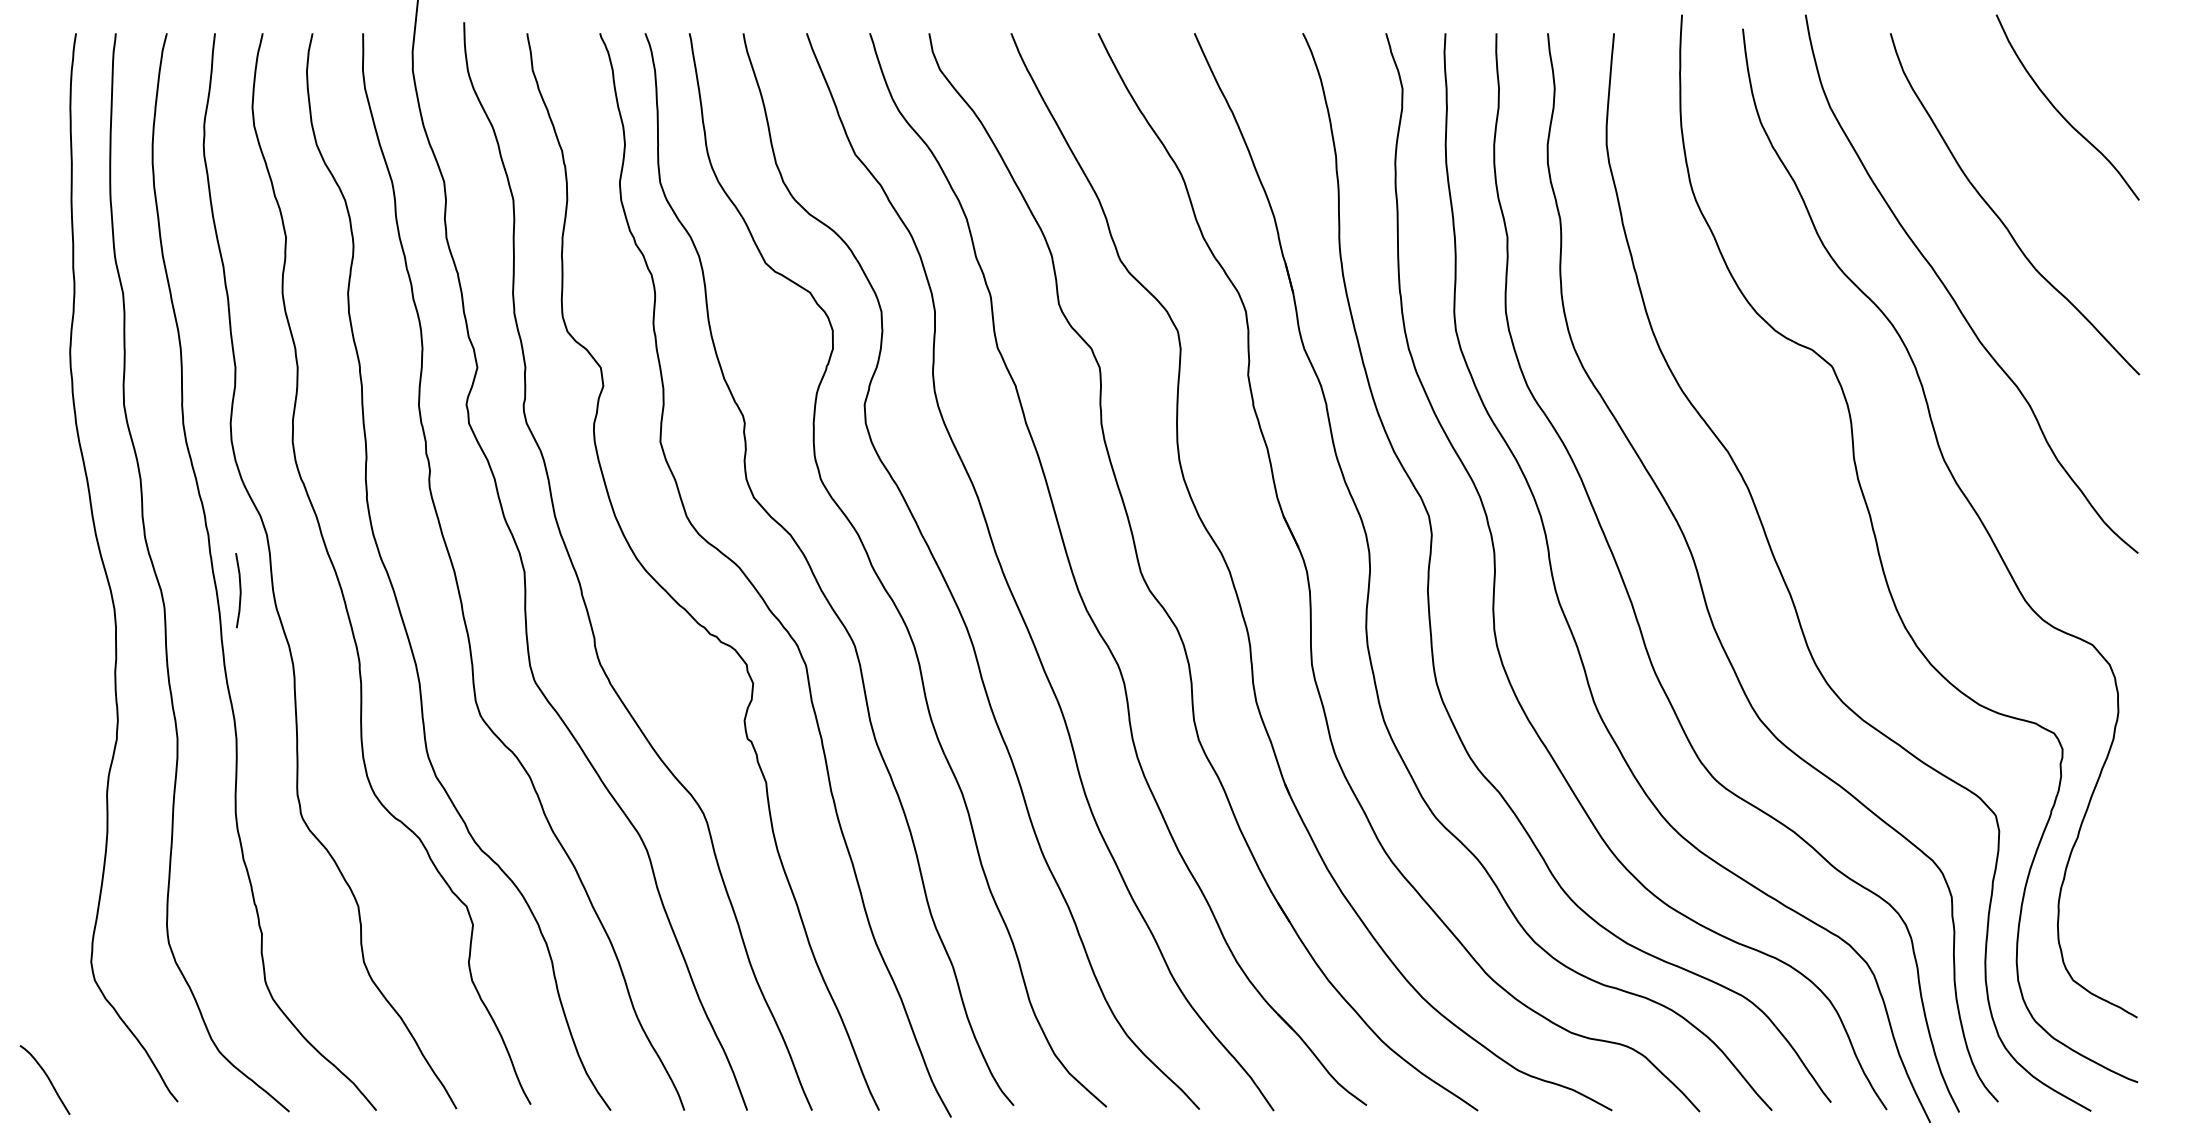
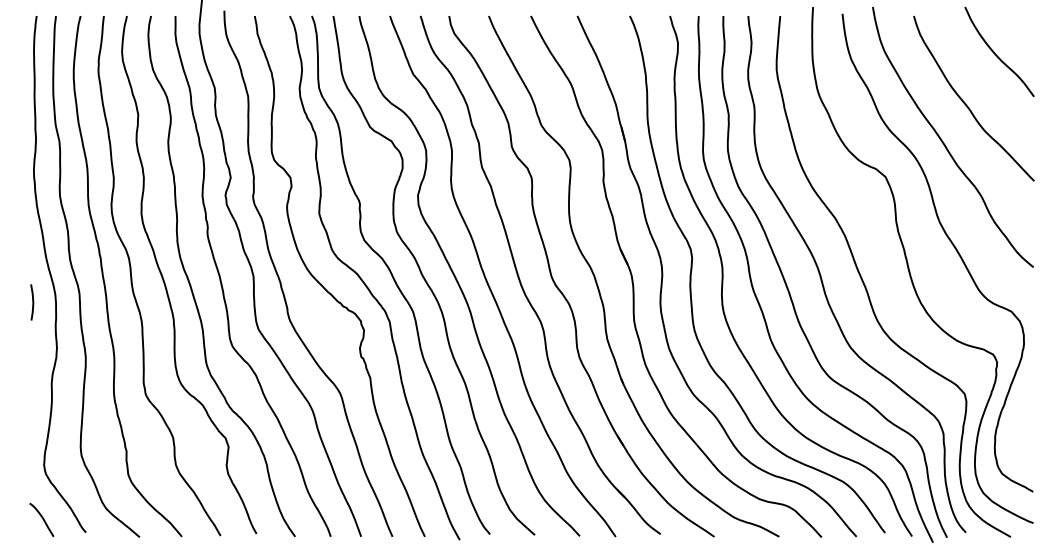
line: (238, 590) -> (32, 302), moved
curve: (46, 1078) -> (42, 519), moved

